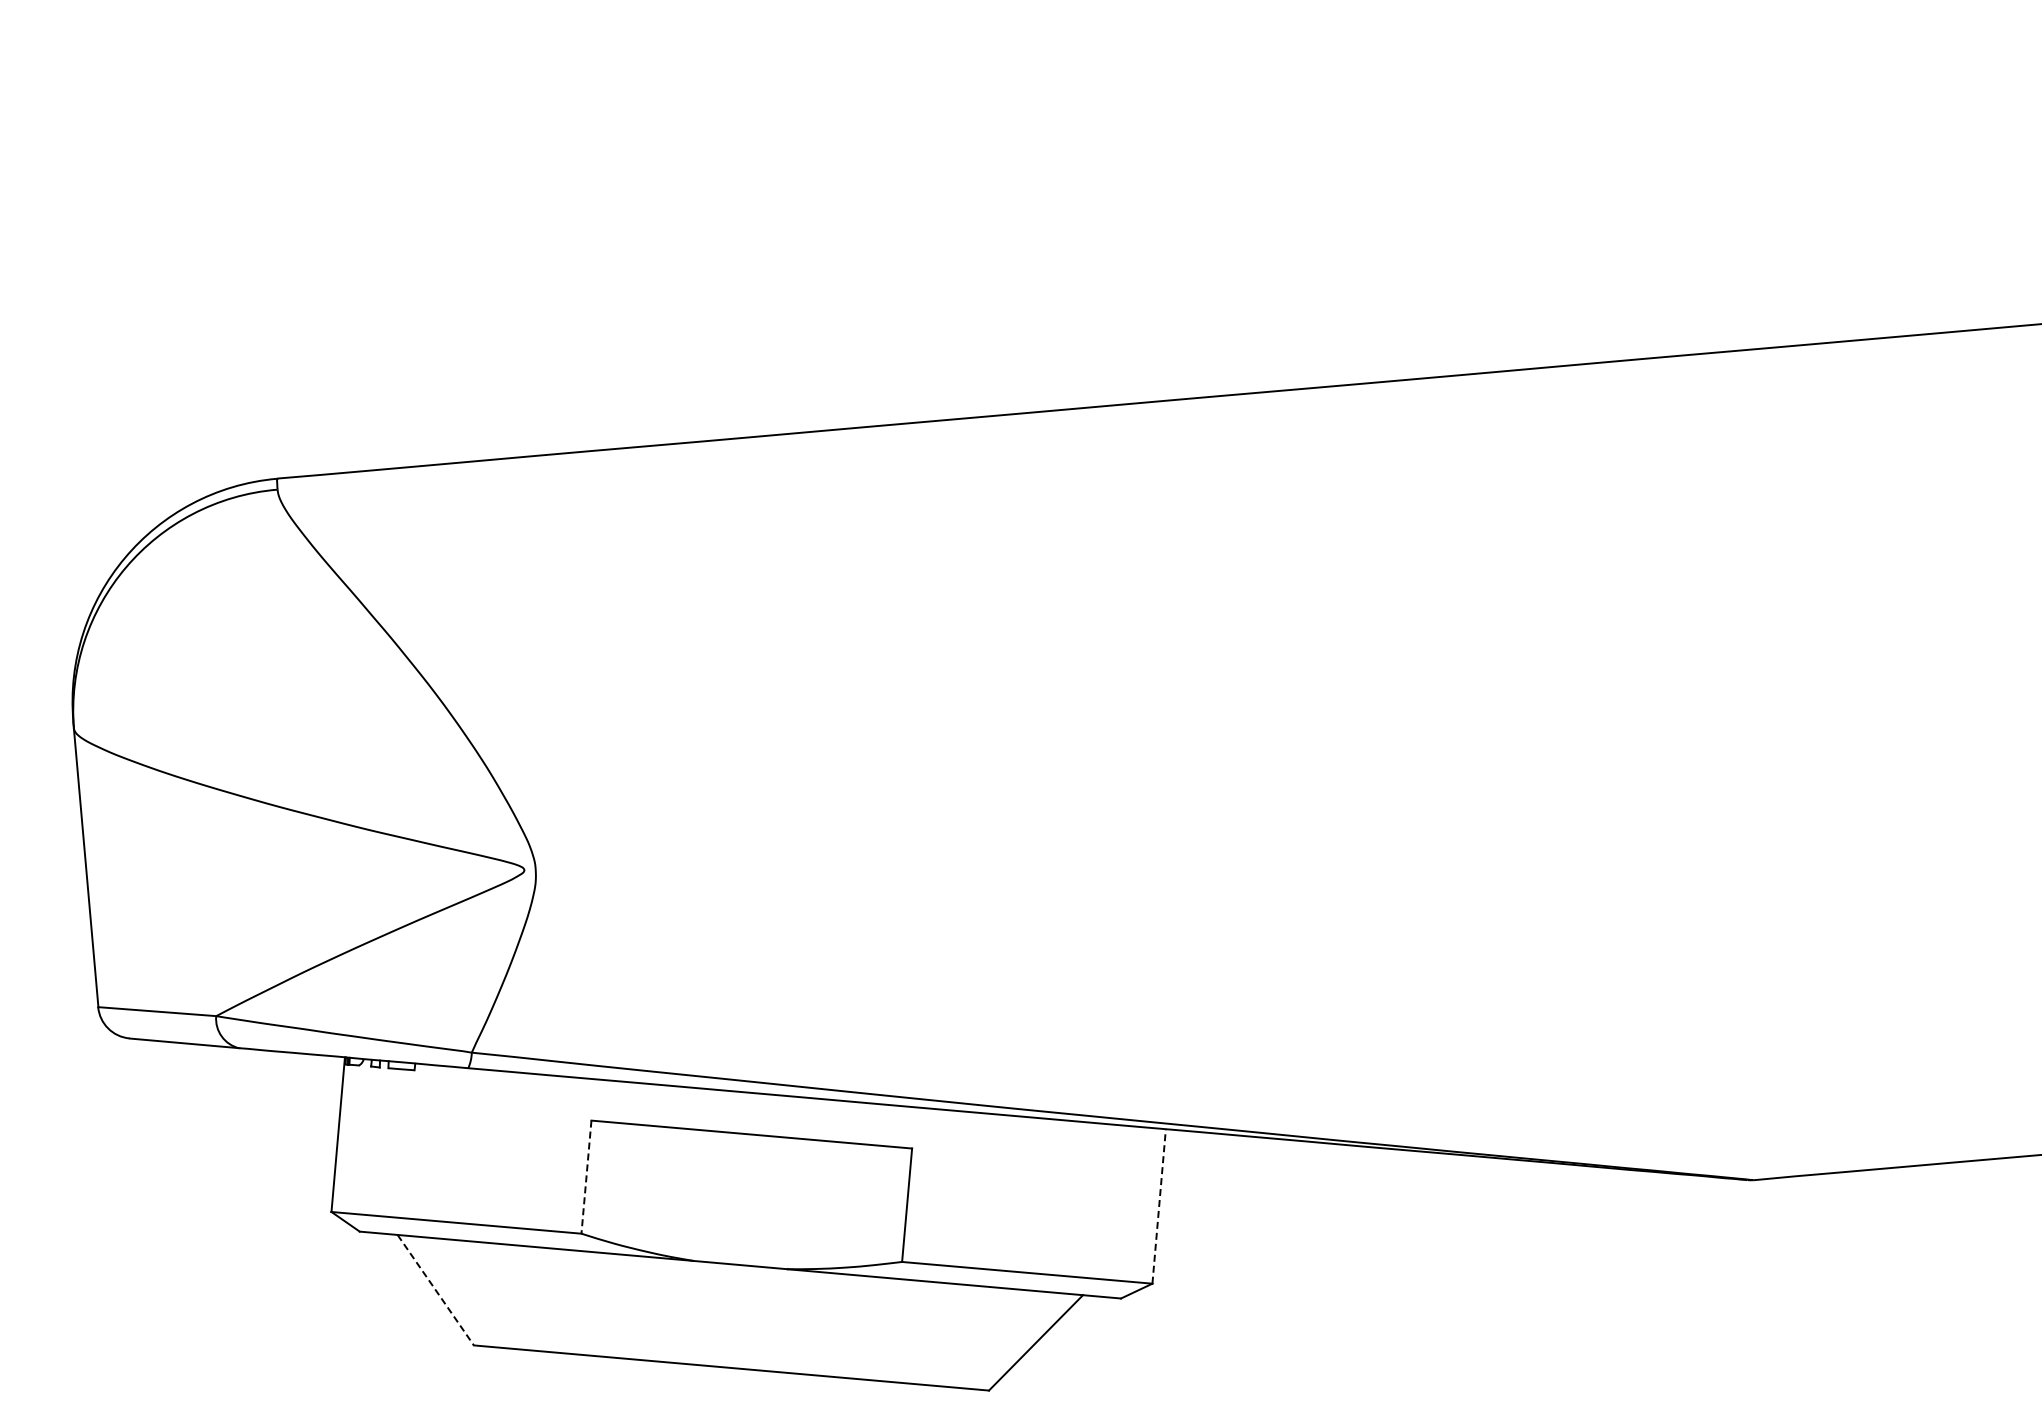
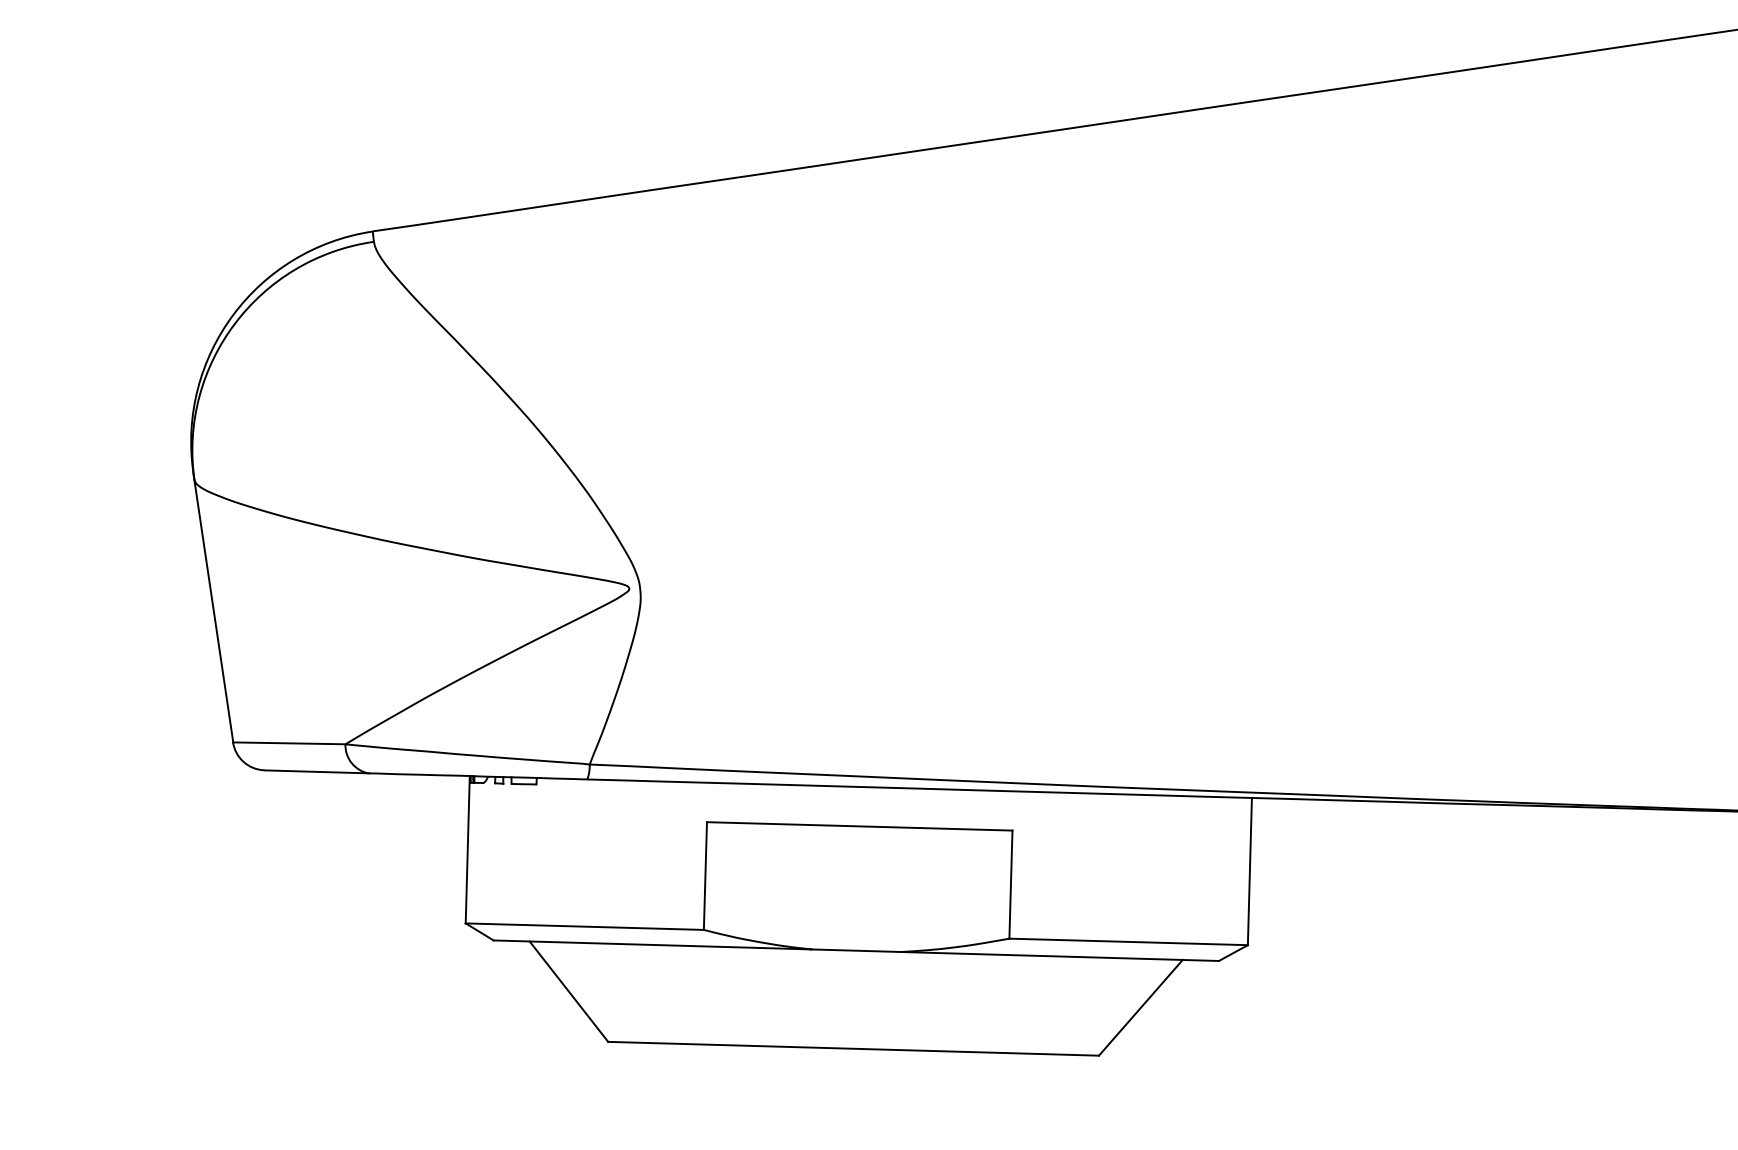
line: (586, 1177) -> (705, 876), dashed -> solid
line: (1159, 1206) -> (1250, 871), dashed -> solid
line: (436, 1290) -> (569, 991), dashed -> solid

